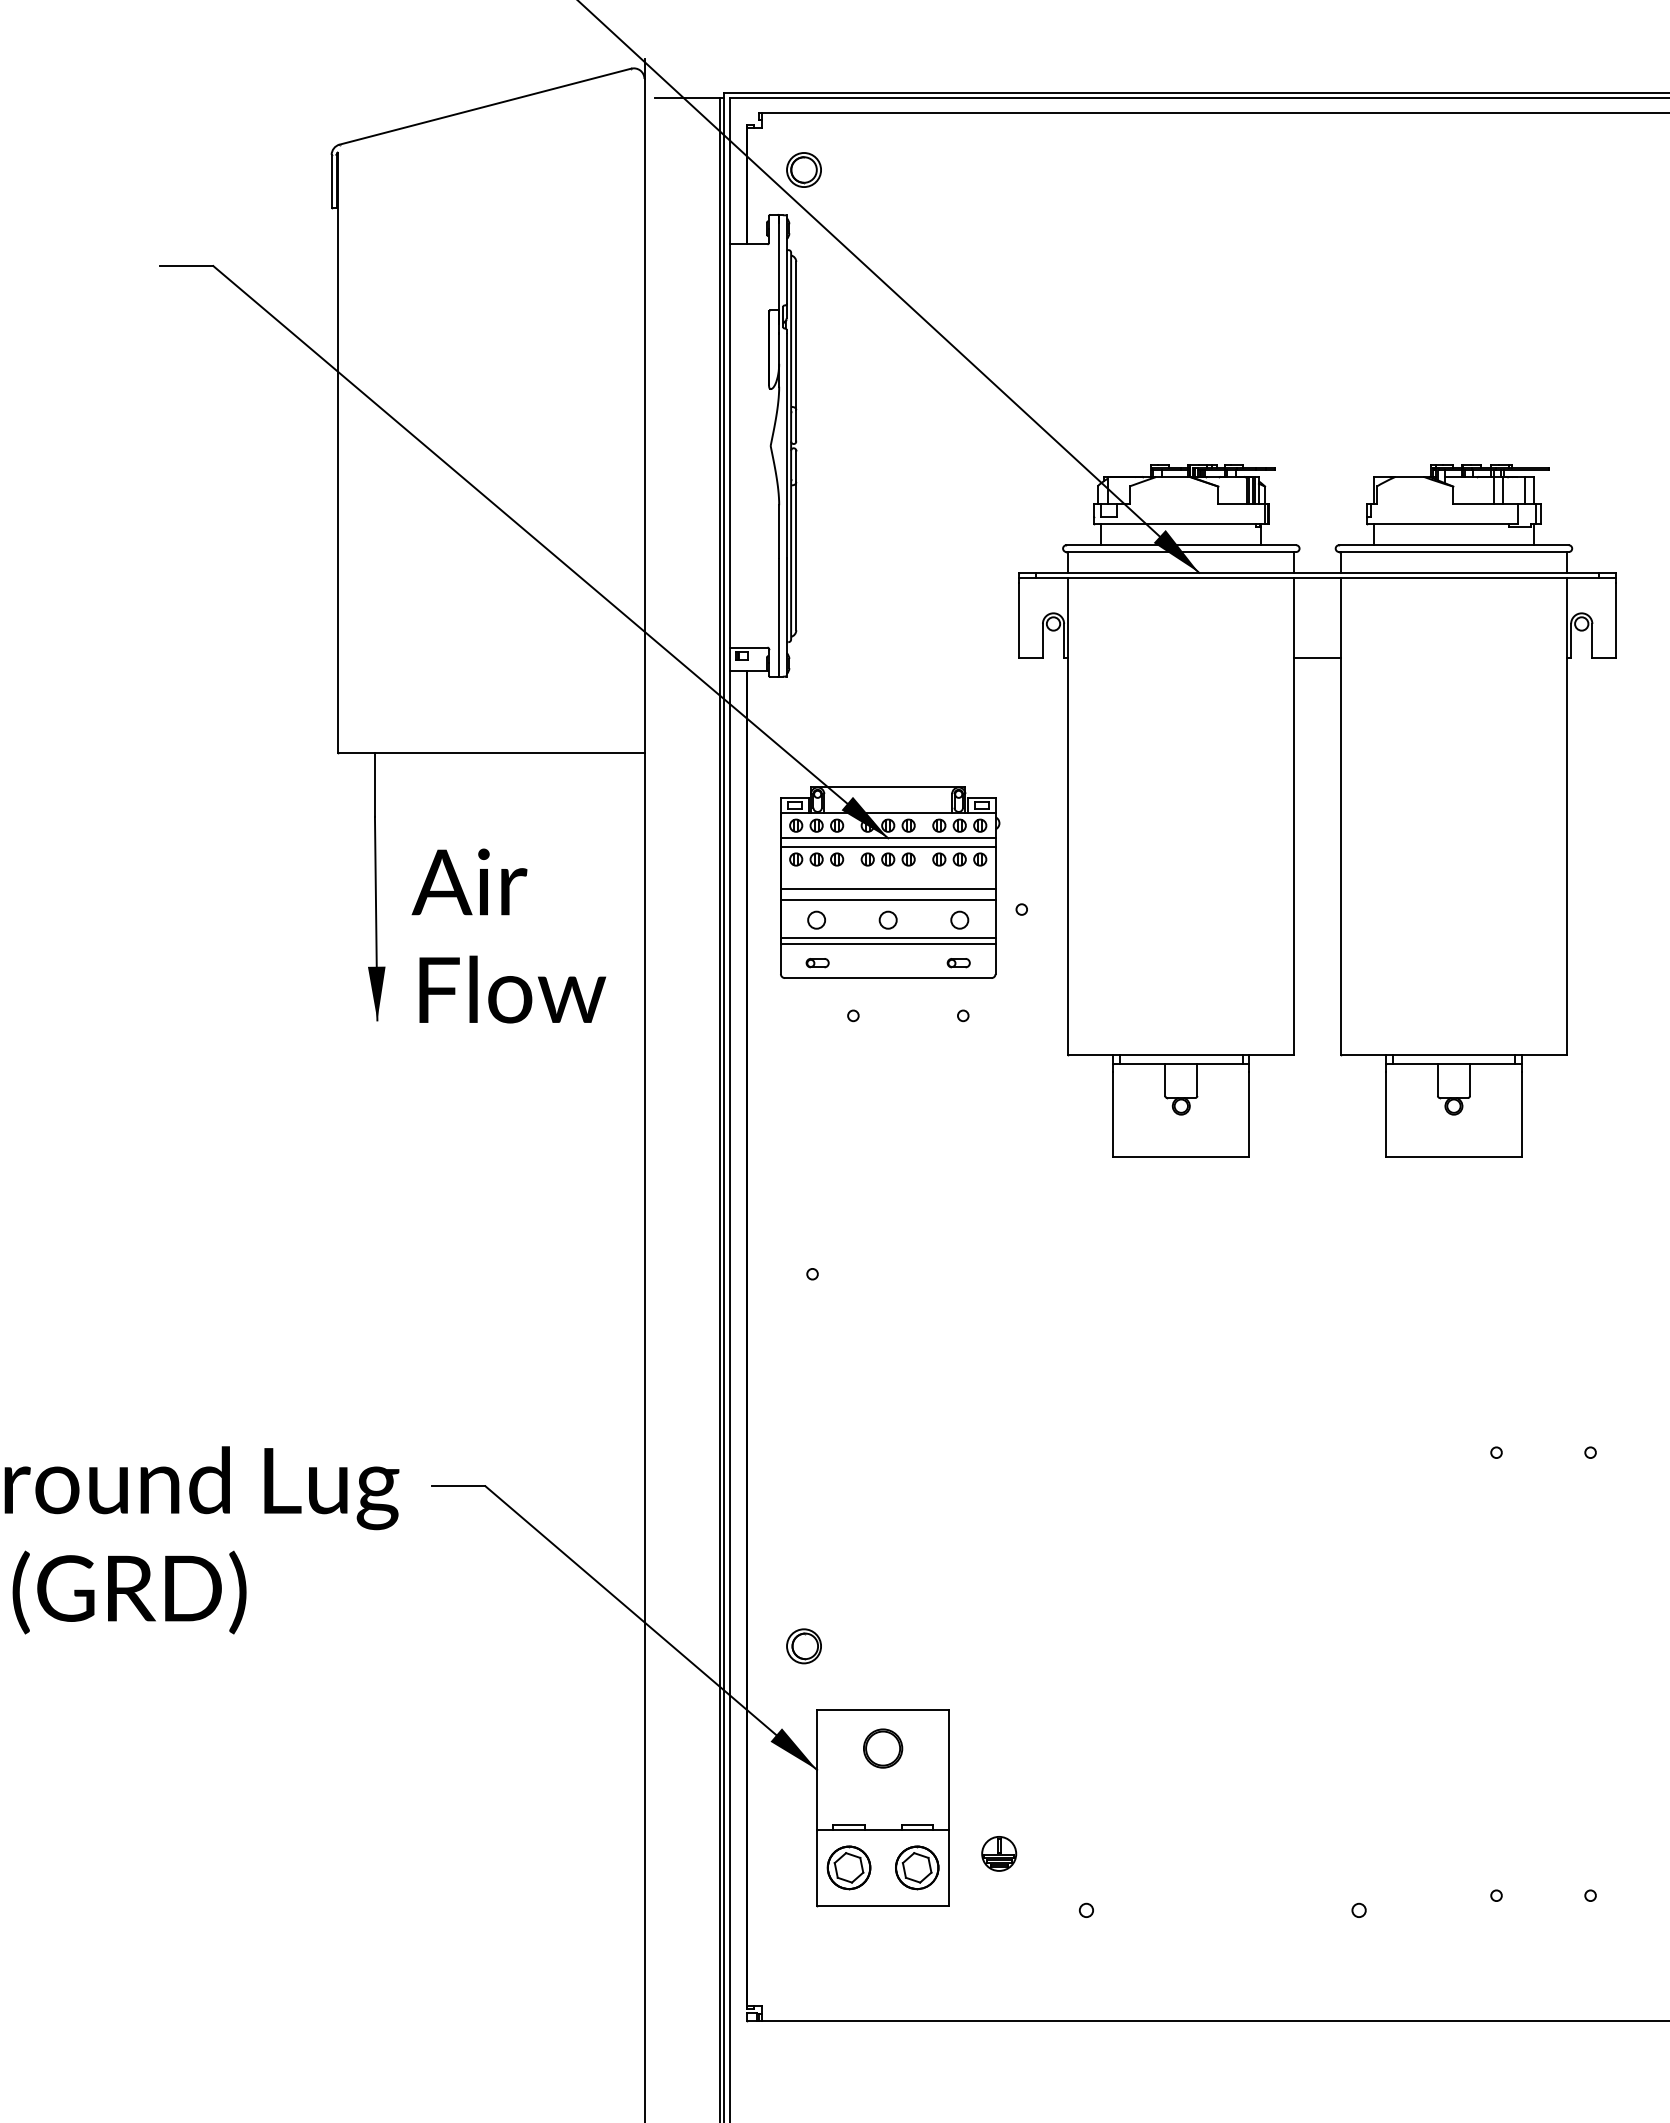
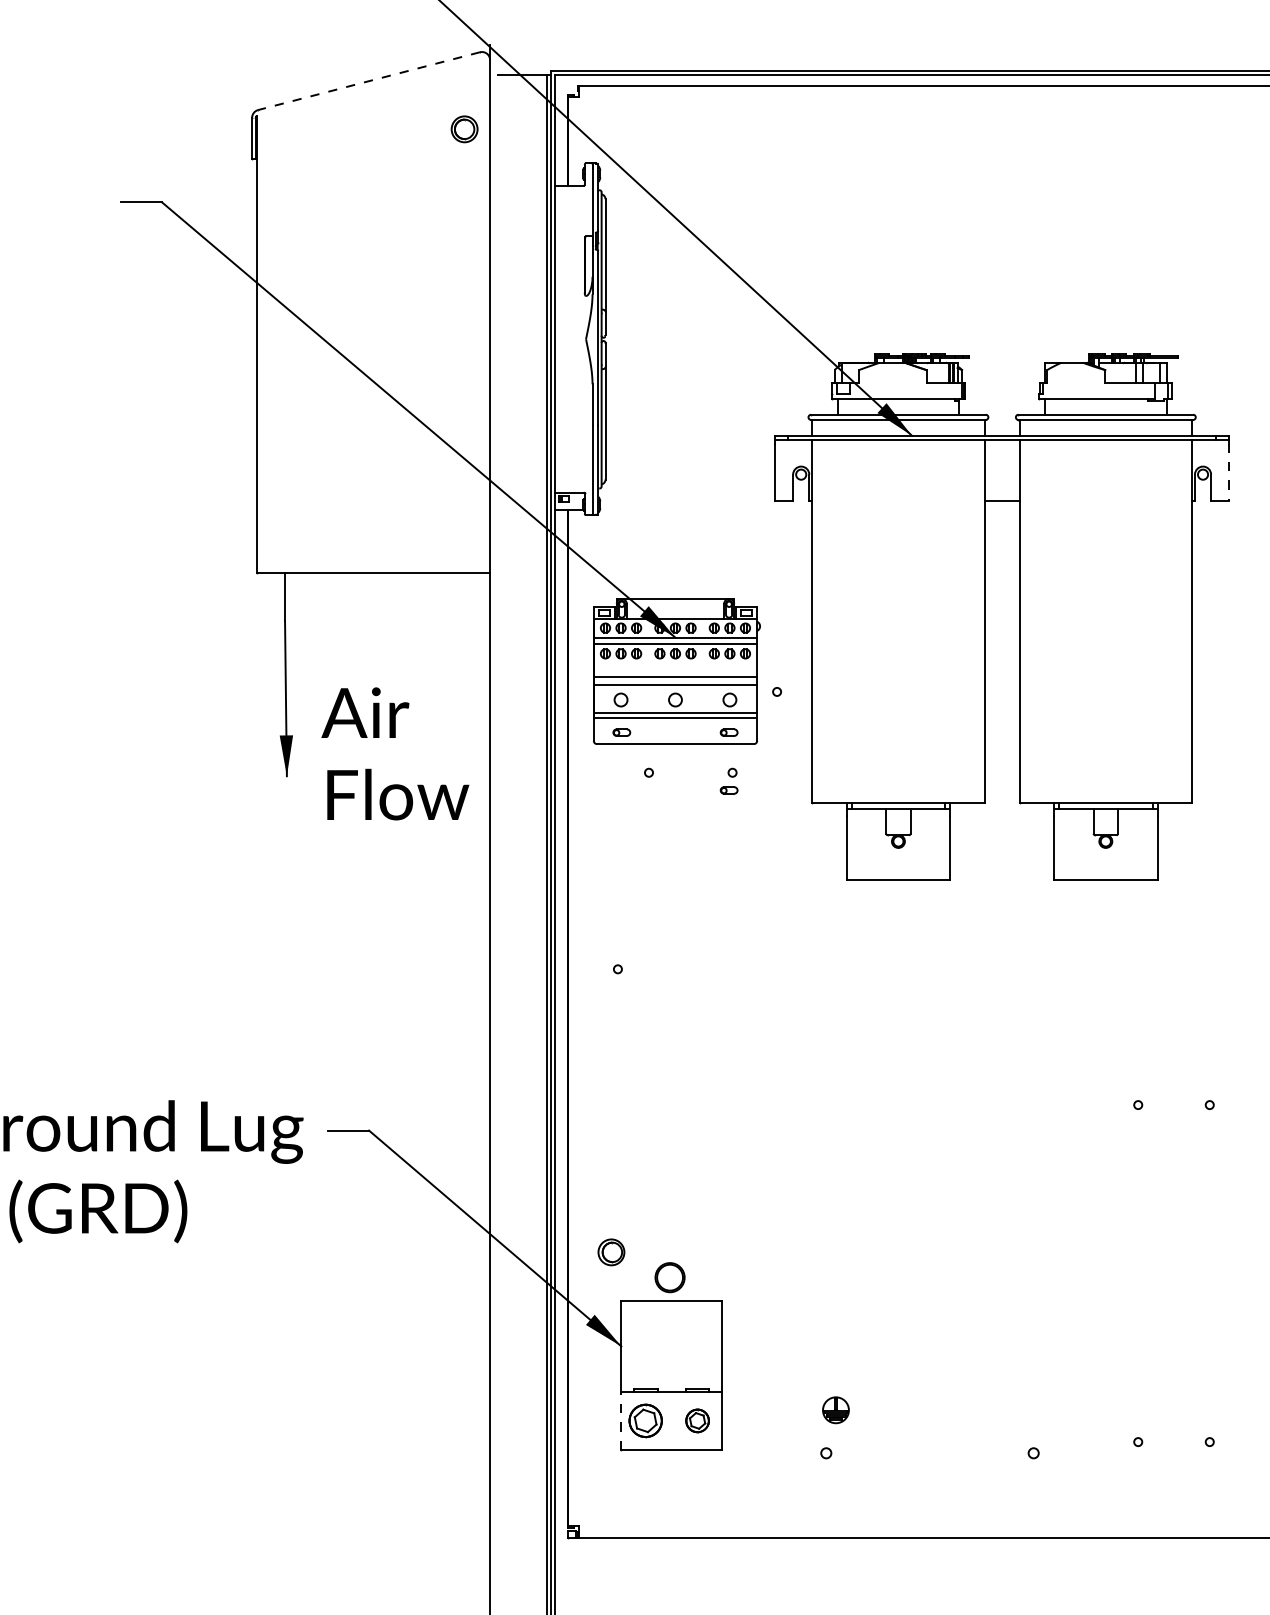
line: (485, 106) -> (369, 81), solid -> dashed
part: (803, 169) -> (464, 128), moved
line: (1615, 620) -> (1228, 472), solid -> dashed
text: (508, 935) -> (394, 753), moved
part: (958, 1039) -> (728, 790), added
part: (883, 1748) -> (670, 1277), moved
part: (999, 1853) -> (836, 1409), moved
line: (817, 1867) -> (621, 1420), solid -> dashed
part: (917, 1867) -> (697, 1420), size x0.7

